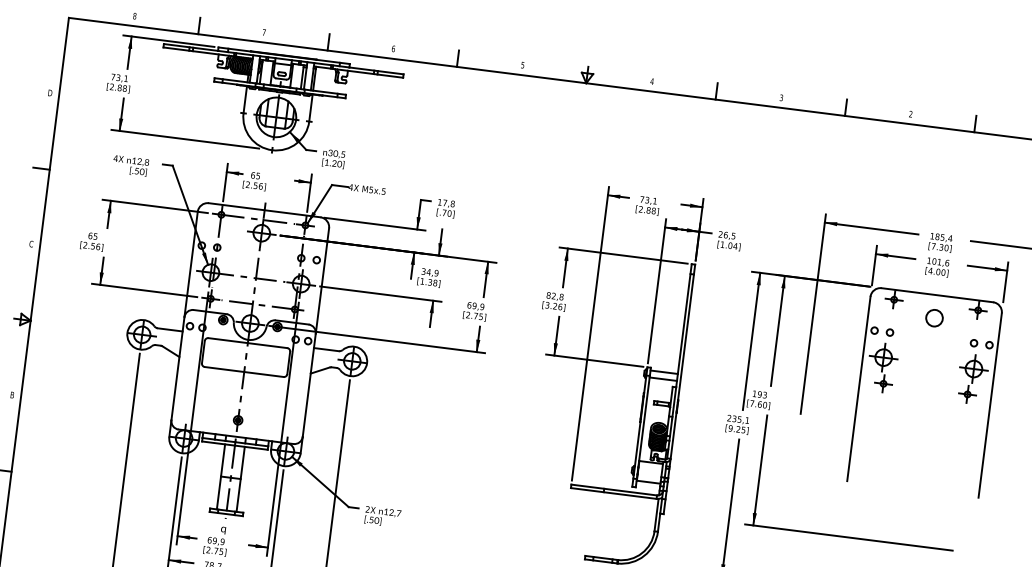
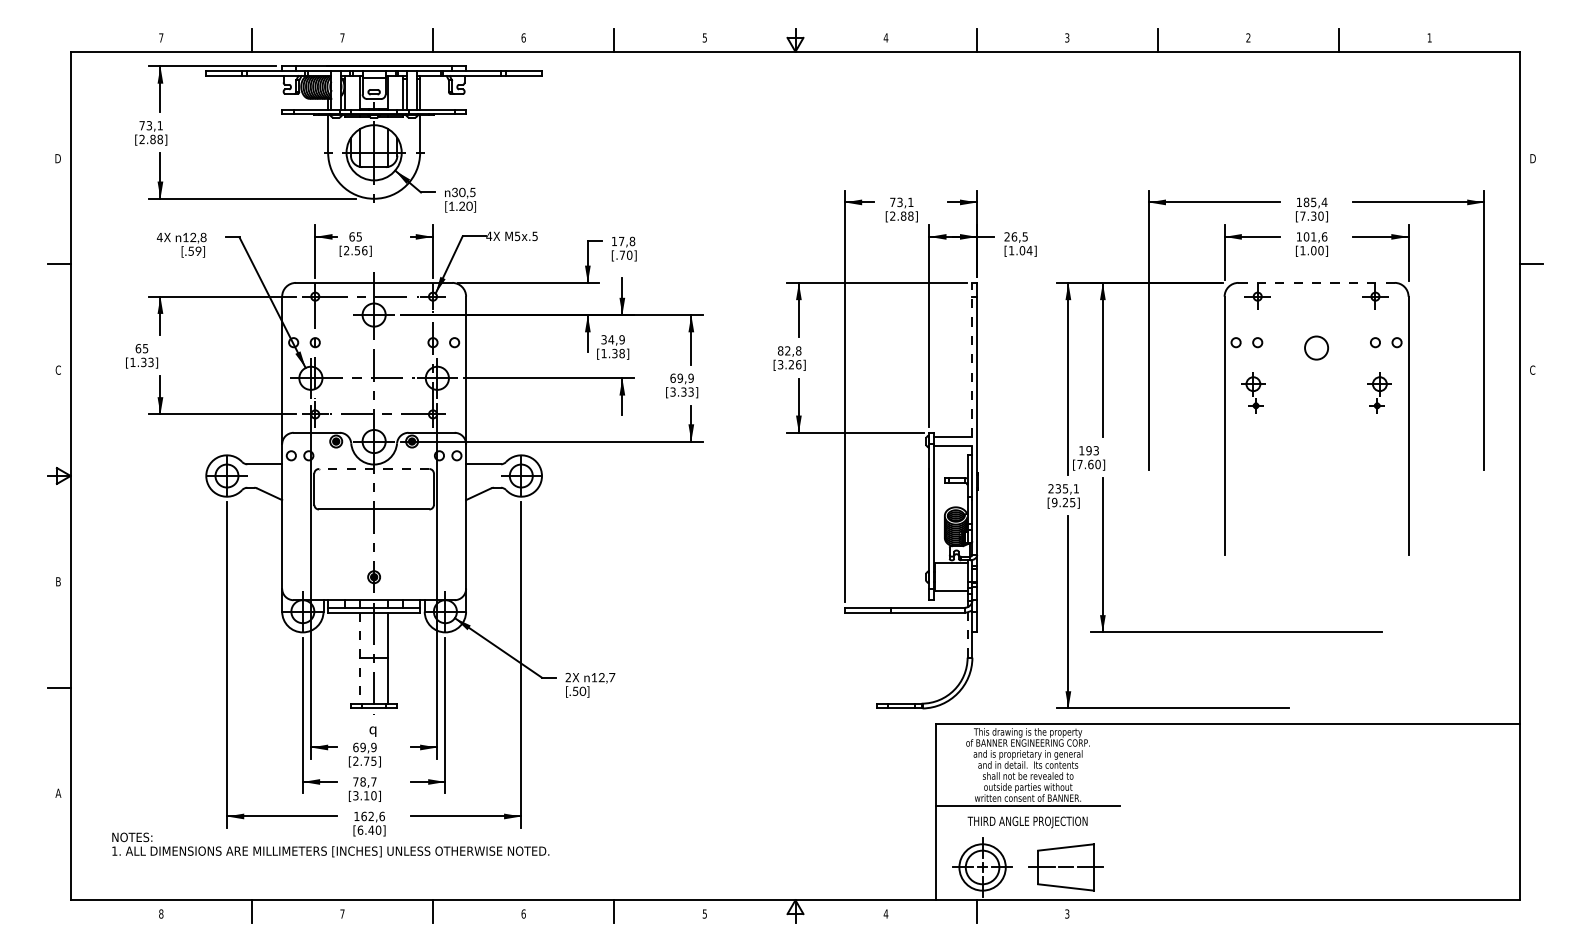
text: (135, 15) -> (161, 37), 8 -> 7
text: (142, 172) -> (198, 252), [.50] -> [.59]
text: (91, 246) -> (141, 362), [2.56] -> [1.33]
text: (930, 270) -> (1302, 250), [4.00] -> [1.00]
line: (938, 295) -> (1317, 282), solid -> dashed
text: (474, 315) -> (681, 391), [2.75] -> [3.33]
circle: (934, 317) -> (1316, 347), moved
line: (684, 325) -> (972, 368), solid -> dashed
line: (247, 343) -> (373, 469), solid -> dashed
part: (882, 367) -> (1253, 392), size x0.6
part: (972, 379) -> (1379, 392), size x0.6
line: (221, 477) -> (360, 658), solid -> dashed
line: (656, 514) -> (967, 634), solid -> dashed

